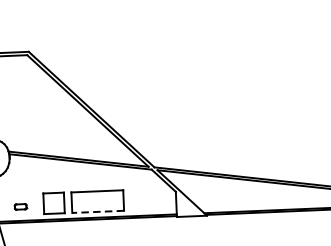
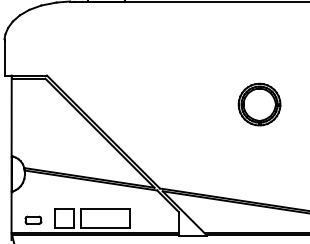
part: (257, 73) -> (259, 104), added
part: (20, 206) -> (33, 219), size x1.43
line: (98, 211) -> (105, 227), dashed -> solid

